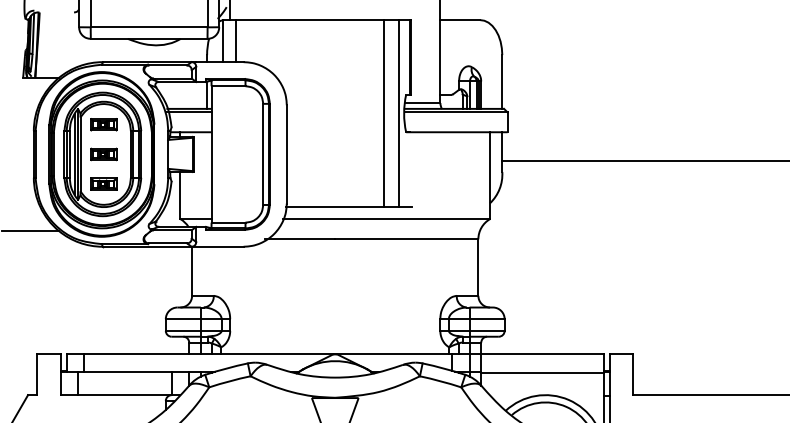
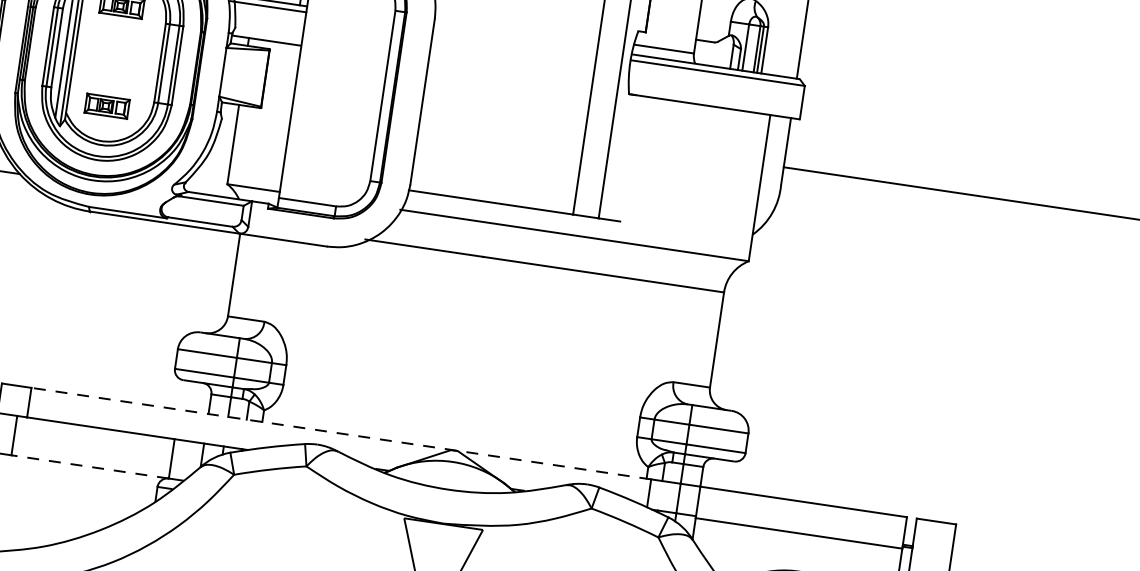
part: (103, 154) -> (113, 56), removed
line: (267, 354) -> (340, 433), solid -> dashed
line: (124, 395) -> (89, 467), solid -> dashed

